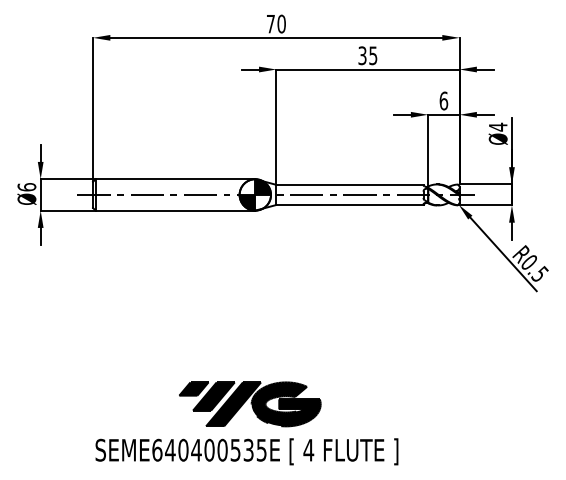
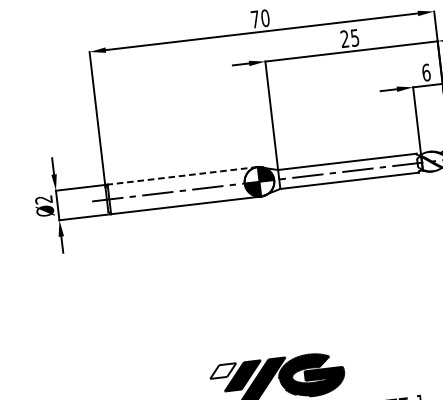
text: (362, 55) -> (344, 38), 35 -> 25
line: (175, 179) -> (182, 176), solid -> dashed
text: (26, 187) -> (43, 200), Ø6 -> Ø2
fill: (193, 388) -> (222, 370), removed

